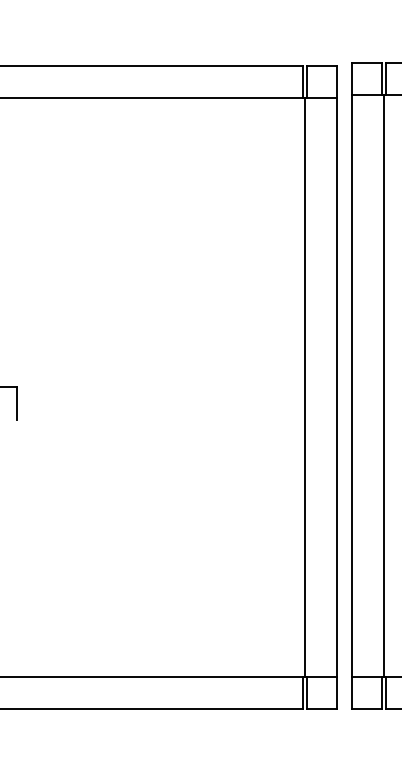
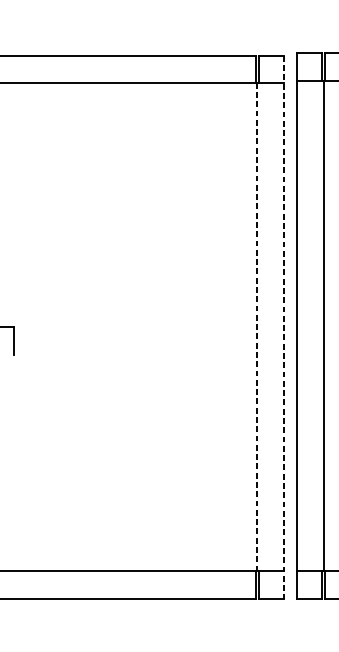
line: (304, 386) -> (256, 326), solid -> dashed
line: (336, 387) -> (283, 327), solid -> dashed

